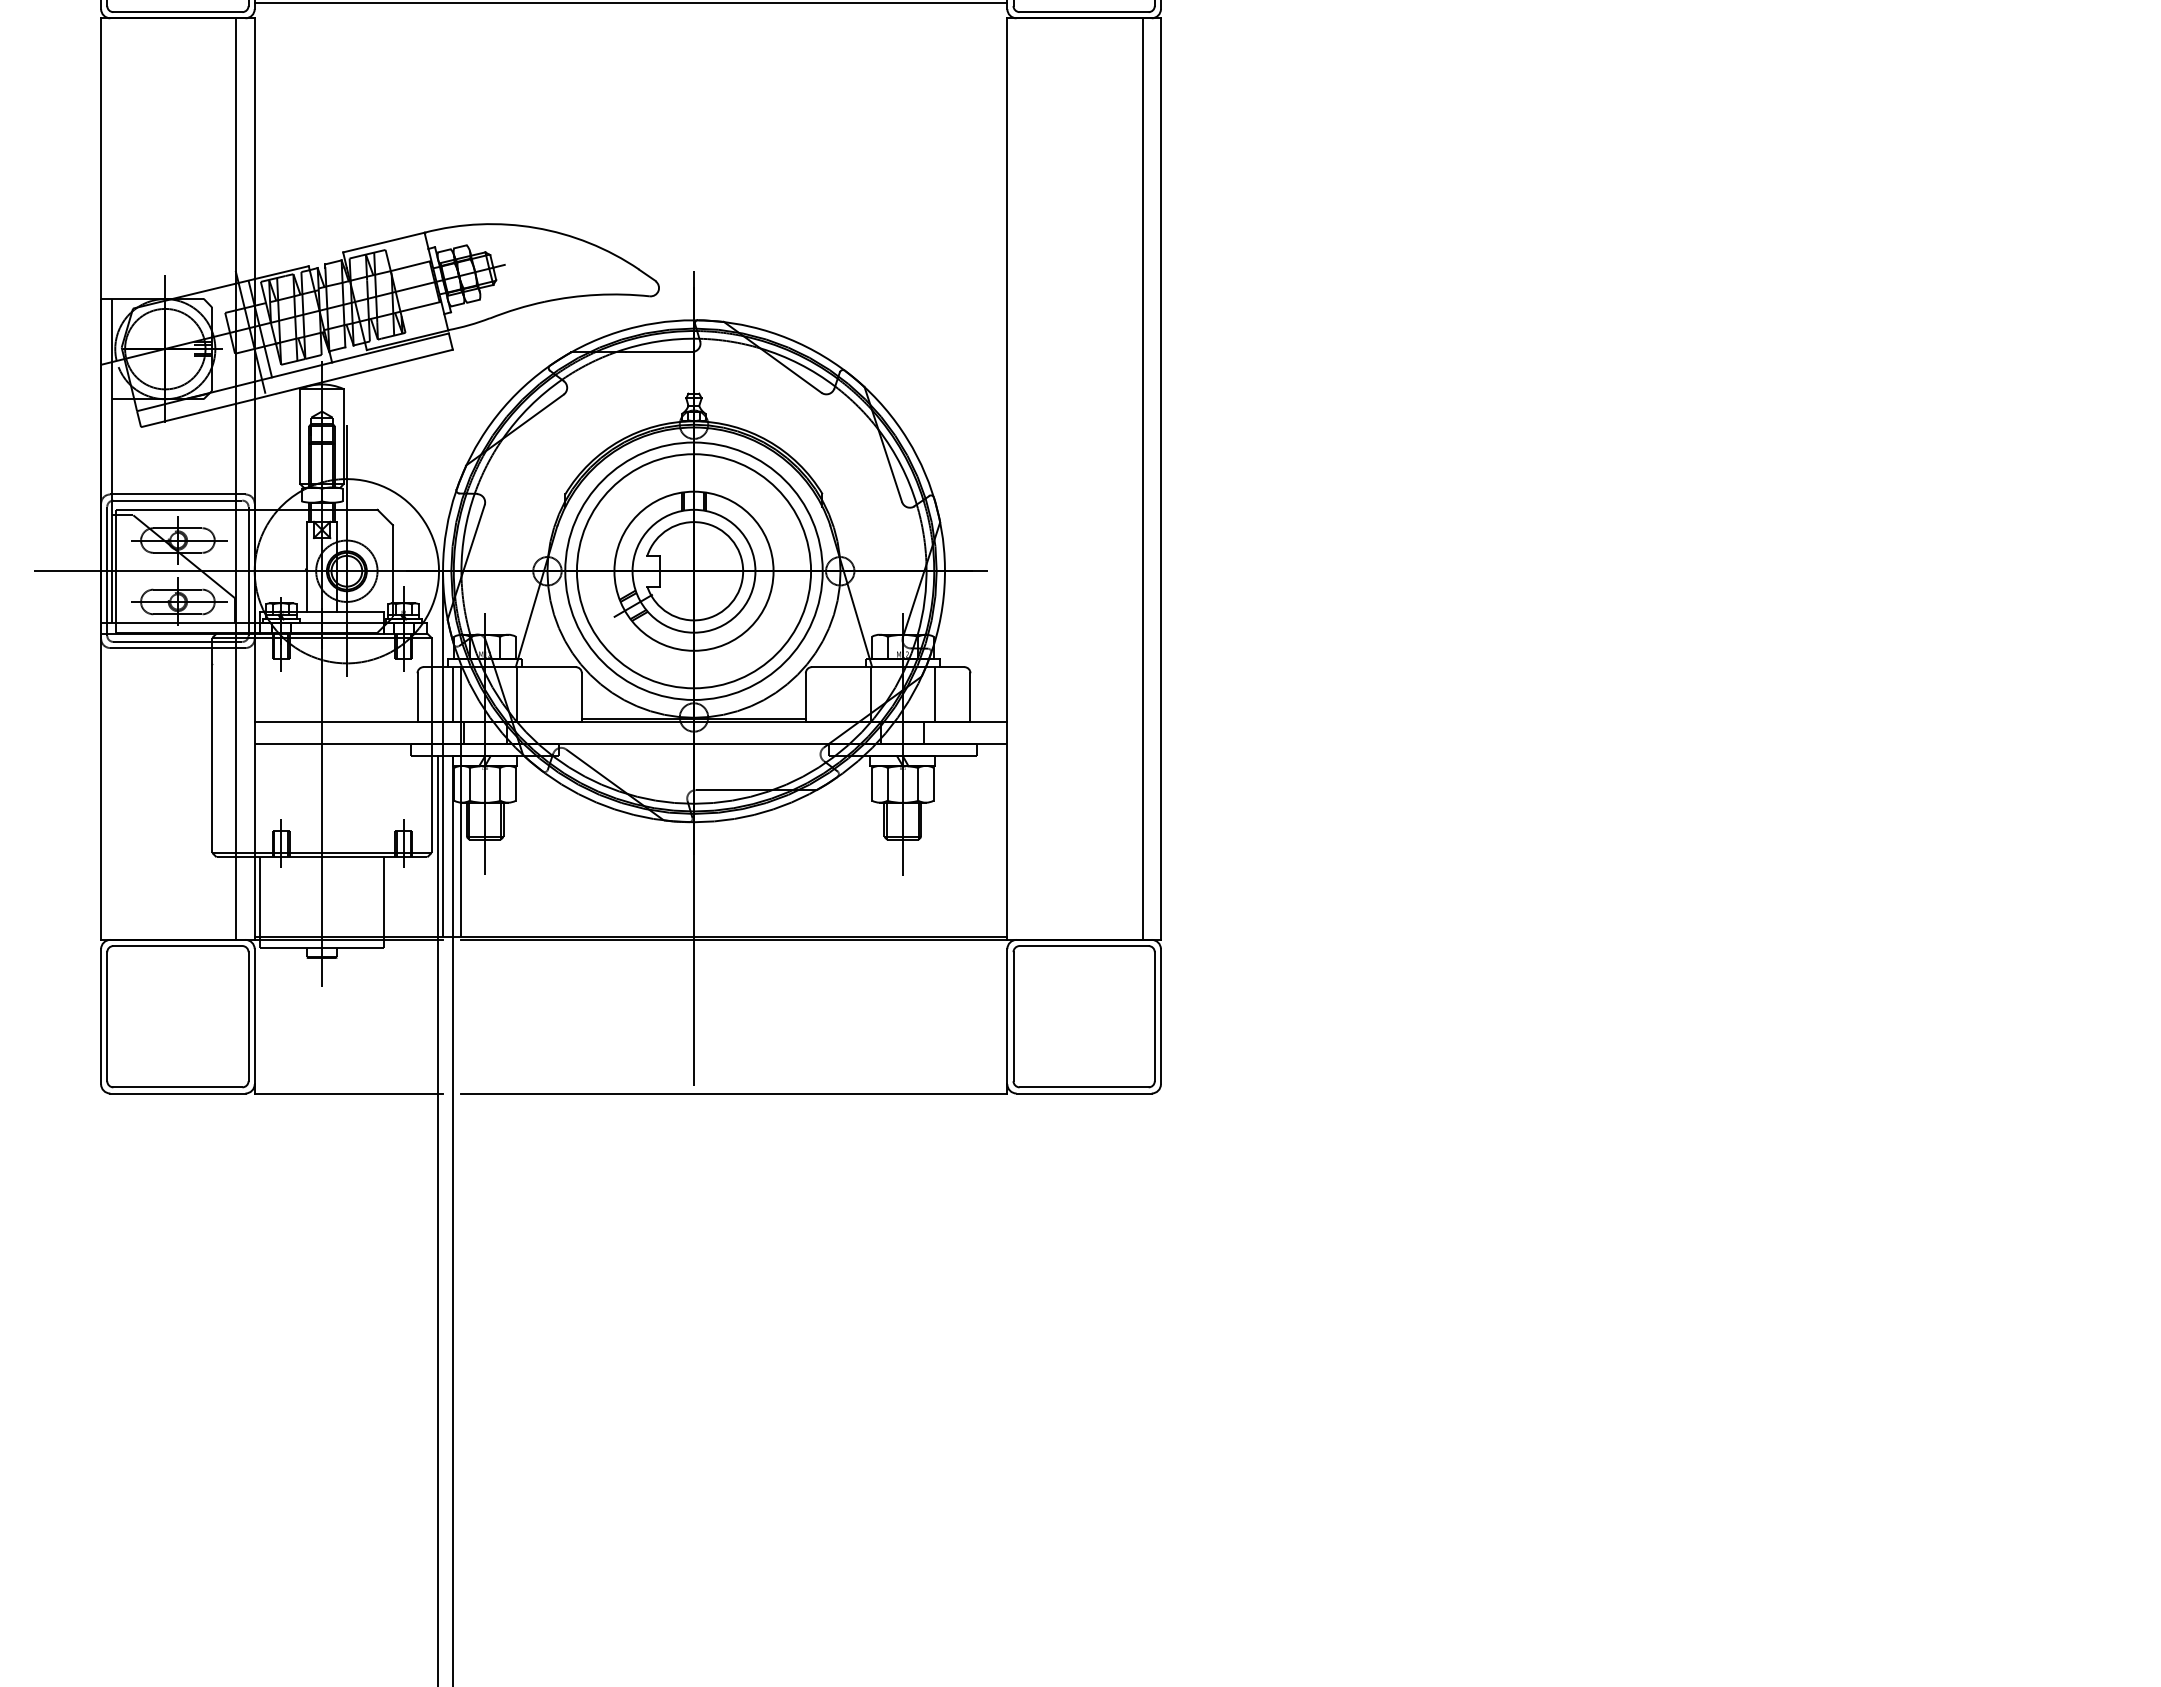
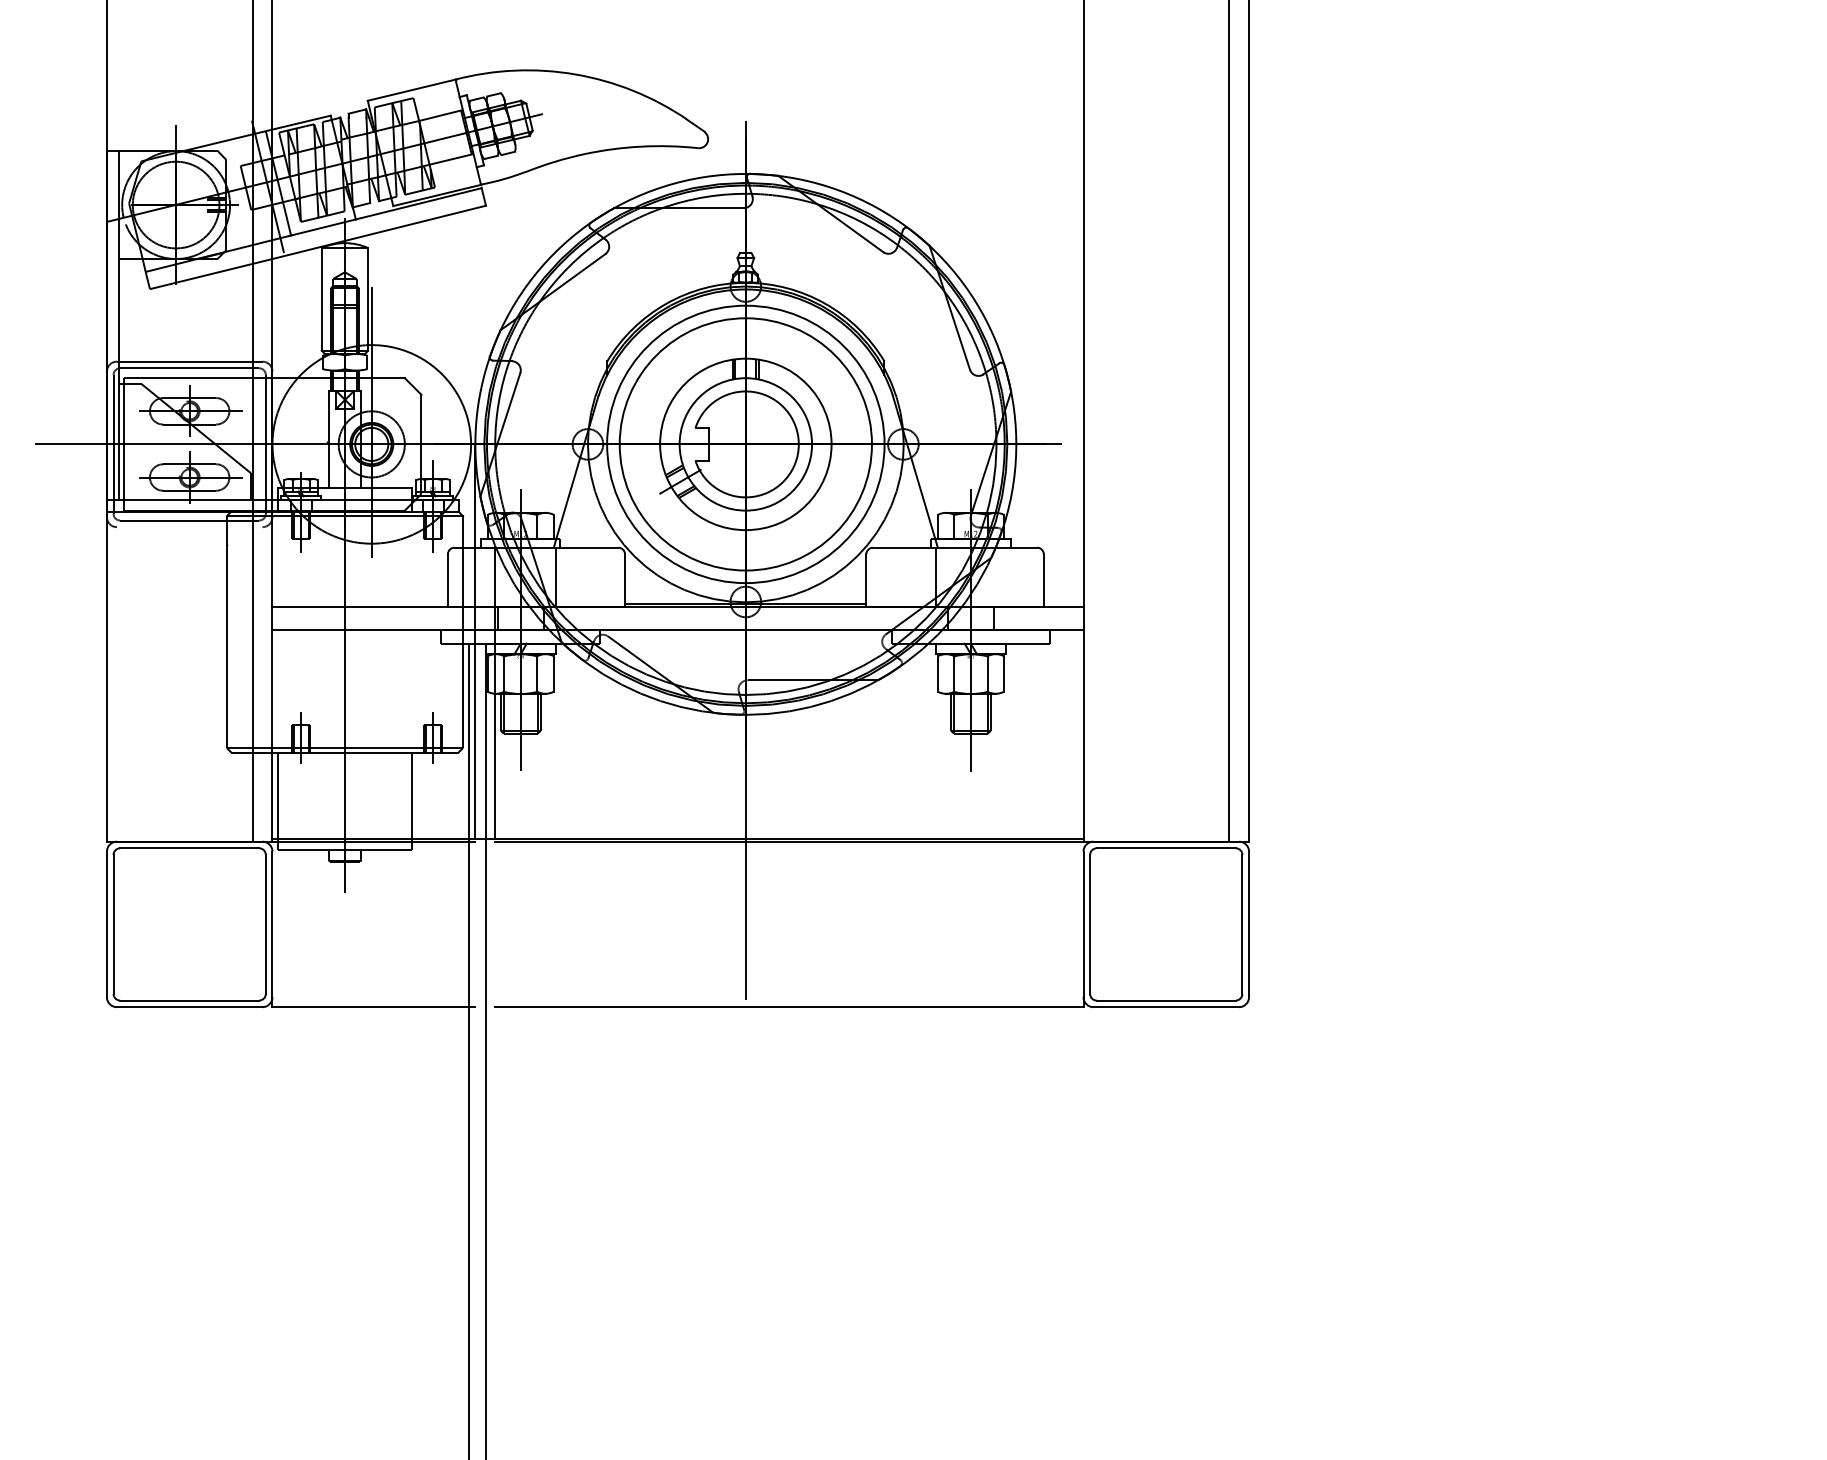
line: (177, 648) -> (189, 527), removed
line: (452, 694) -> (485, 577), removed
line: (935, 694) -> (1006, 577), removed

